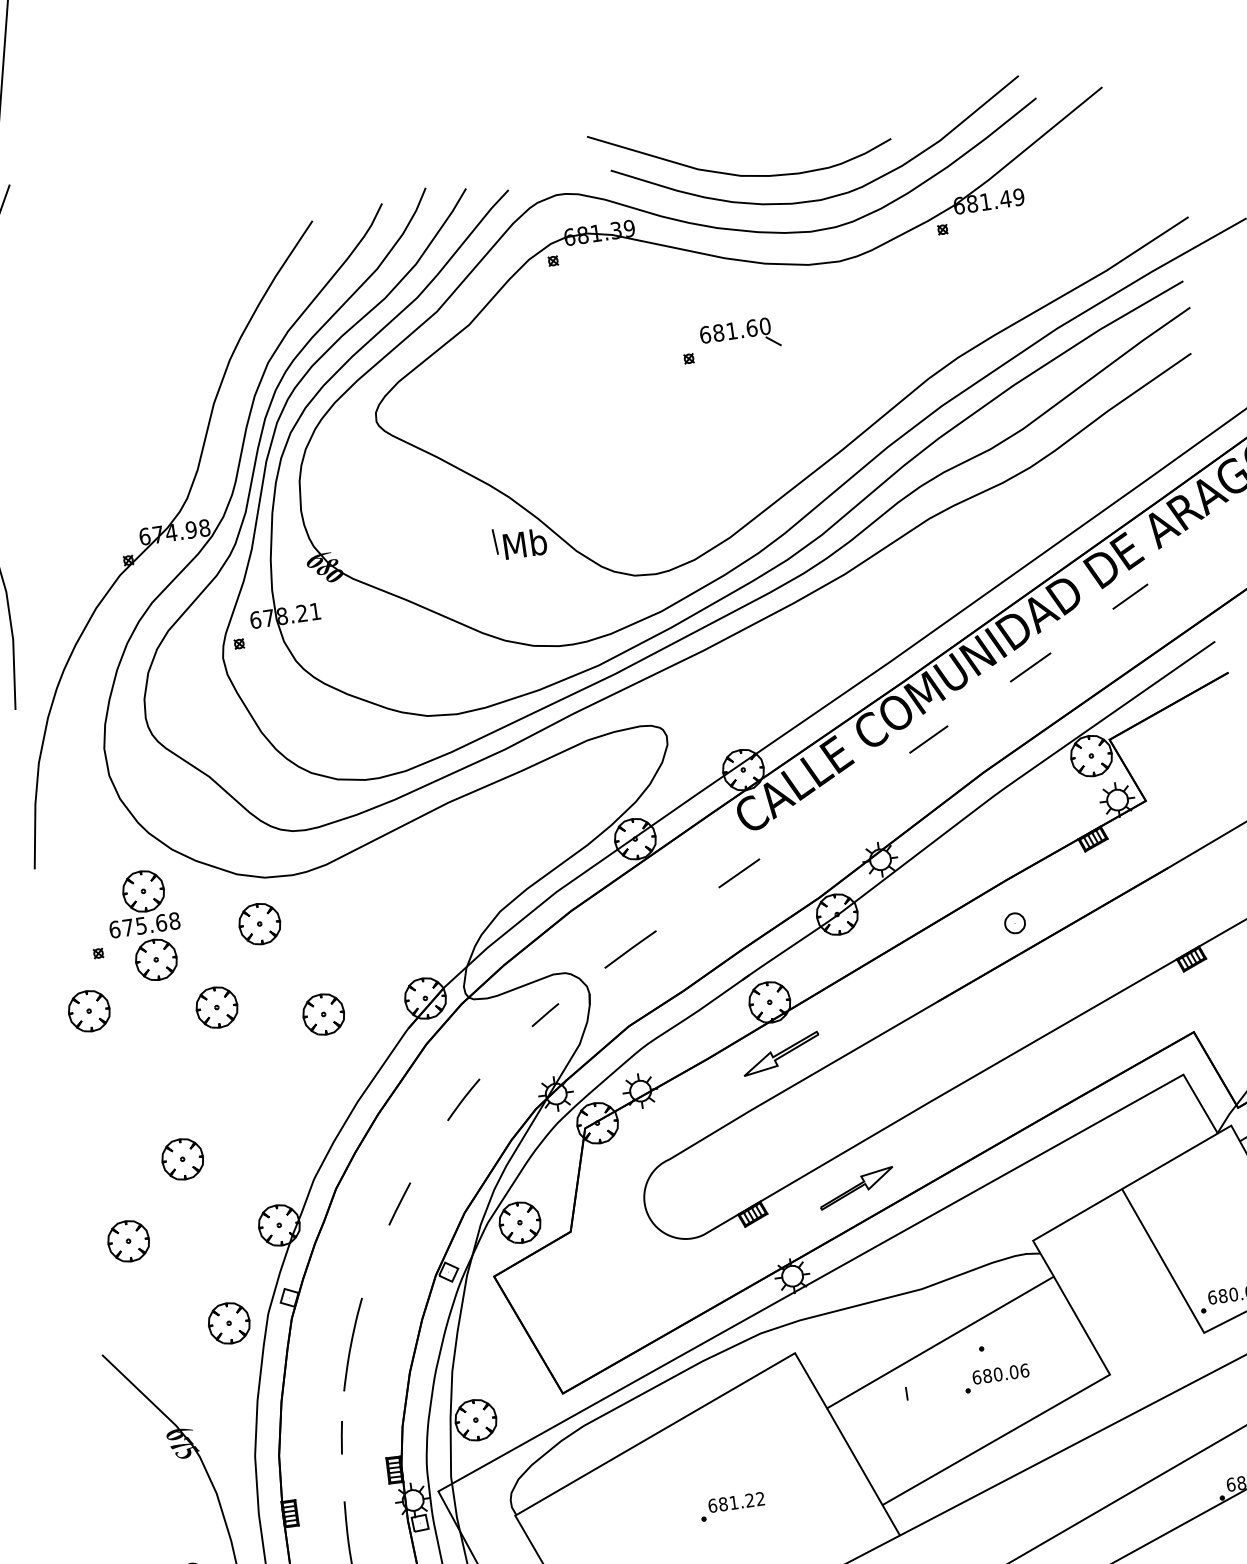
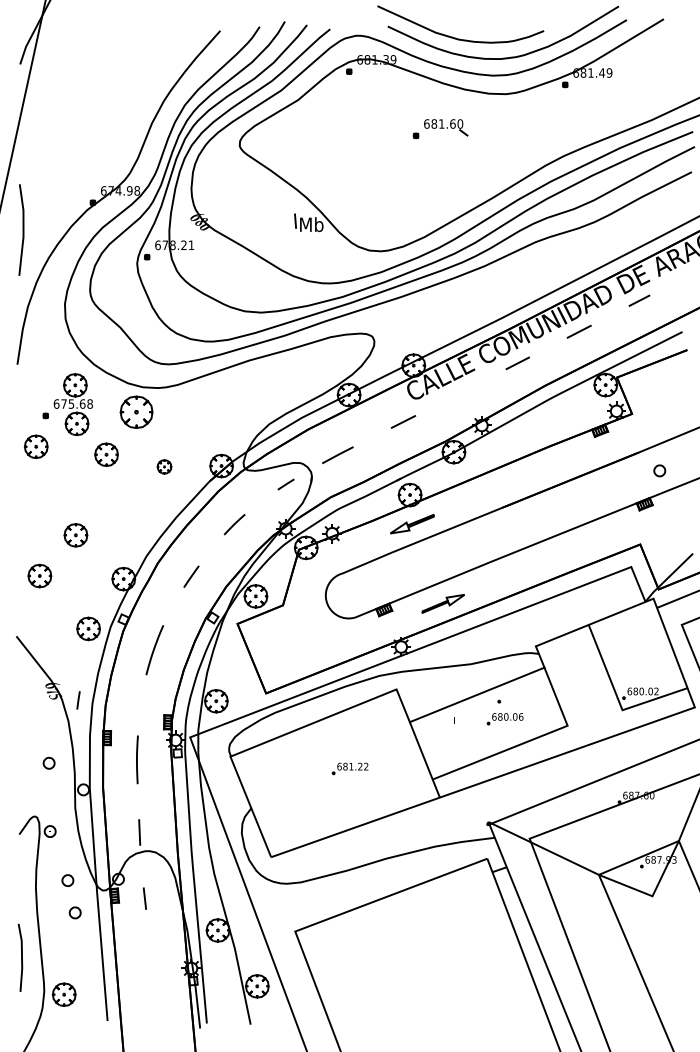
part: (1014, 922) -> (659, 470), moved
part: (259, 924) -> (136, 412), size x1.4
part: (323, 1013) -> (164, 466), size x0.6
line: (341, 1437) -> (78, 700), moved

